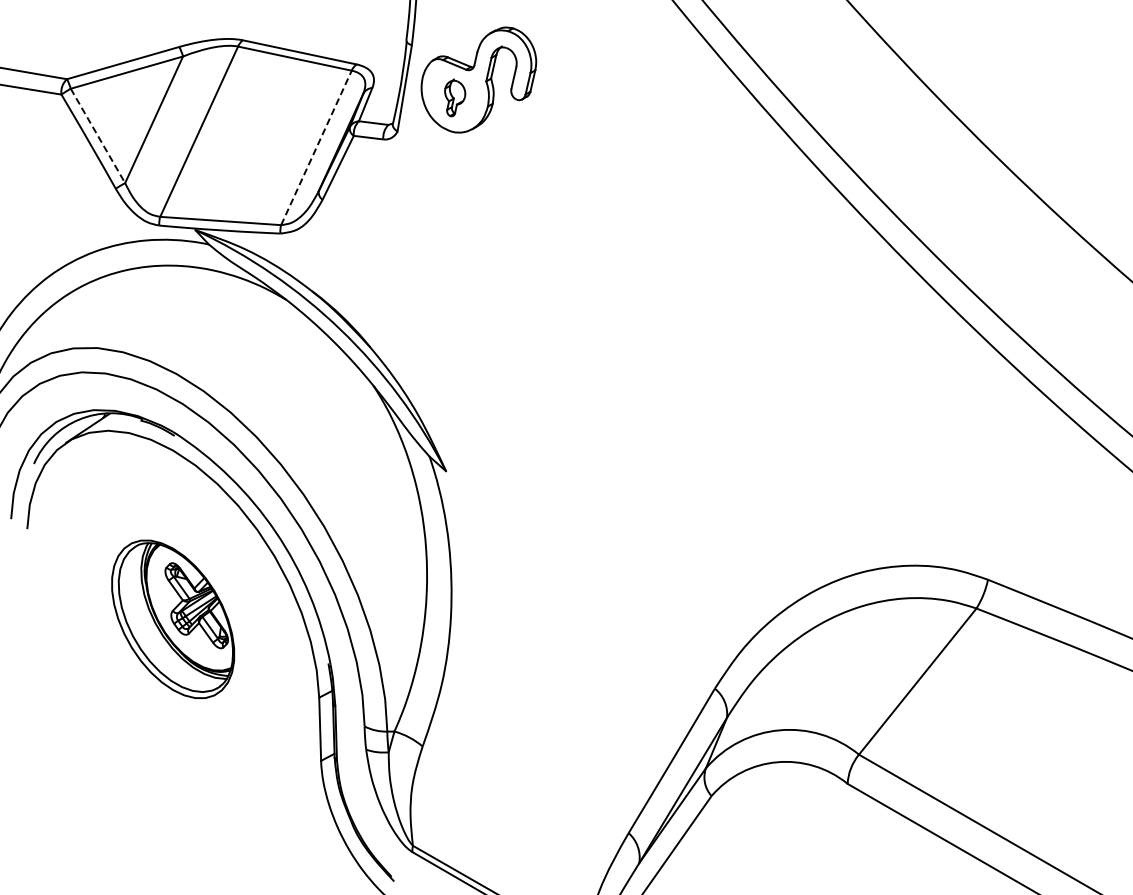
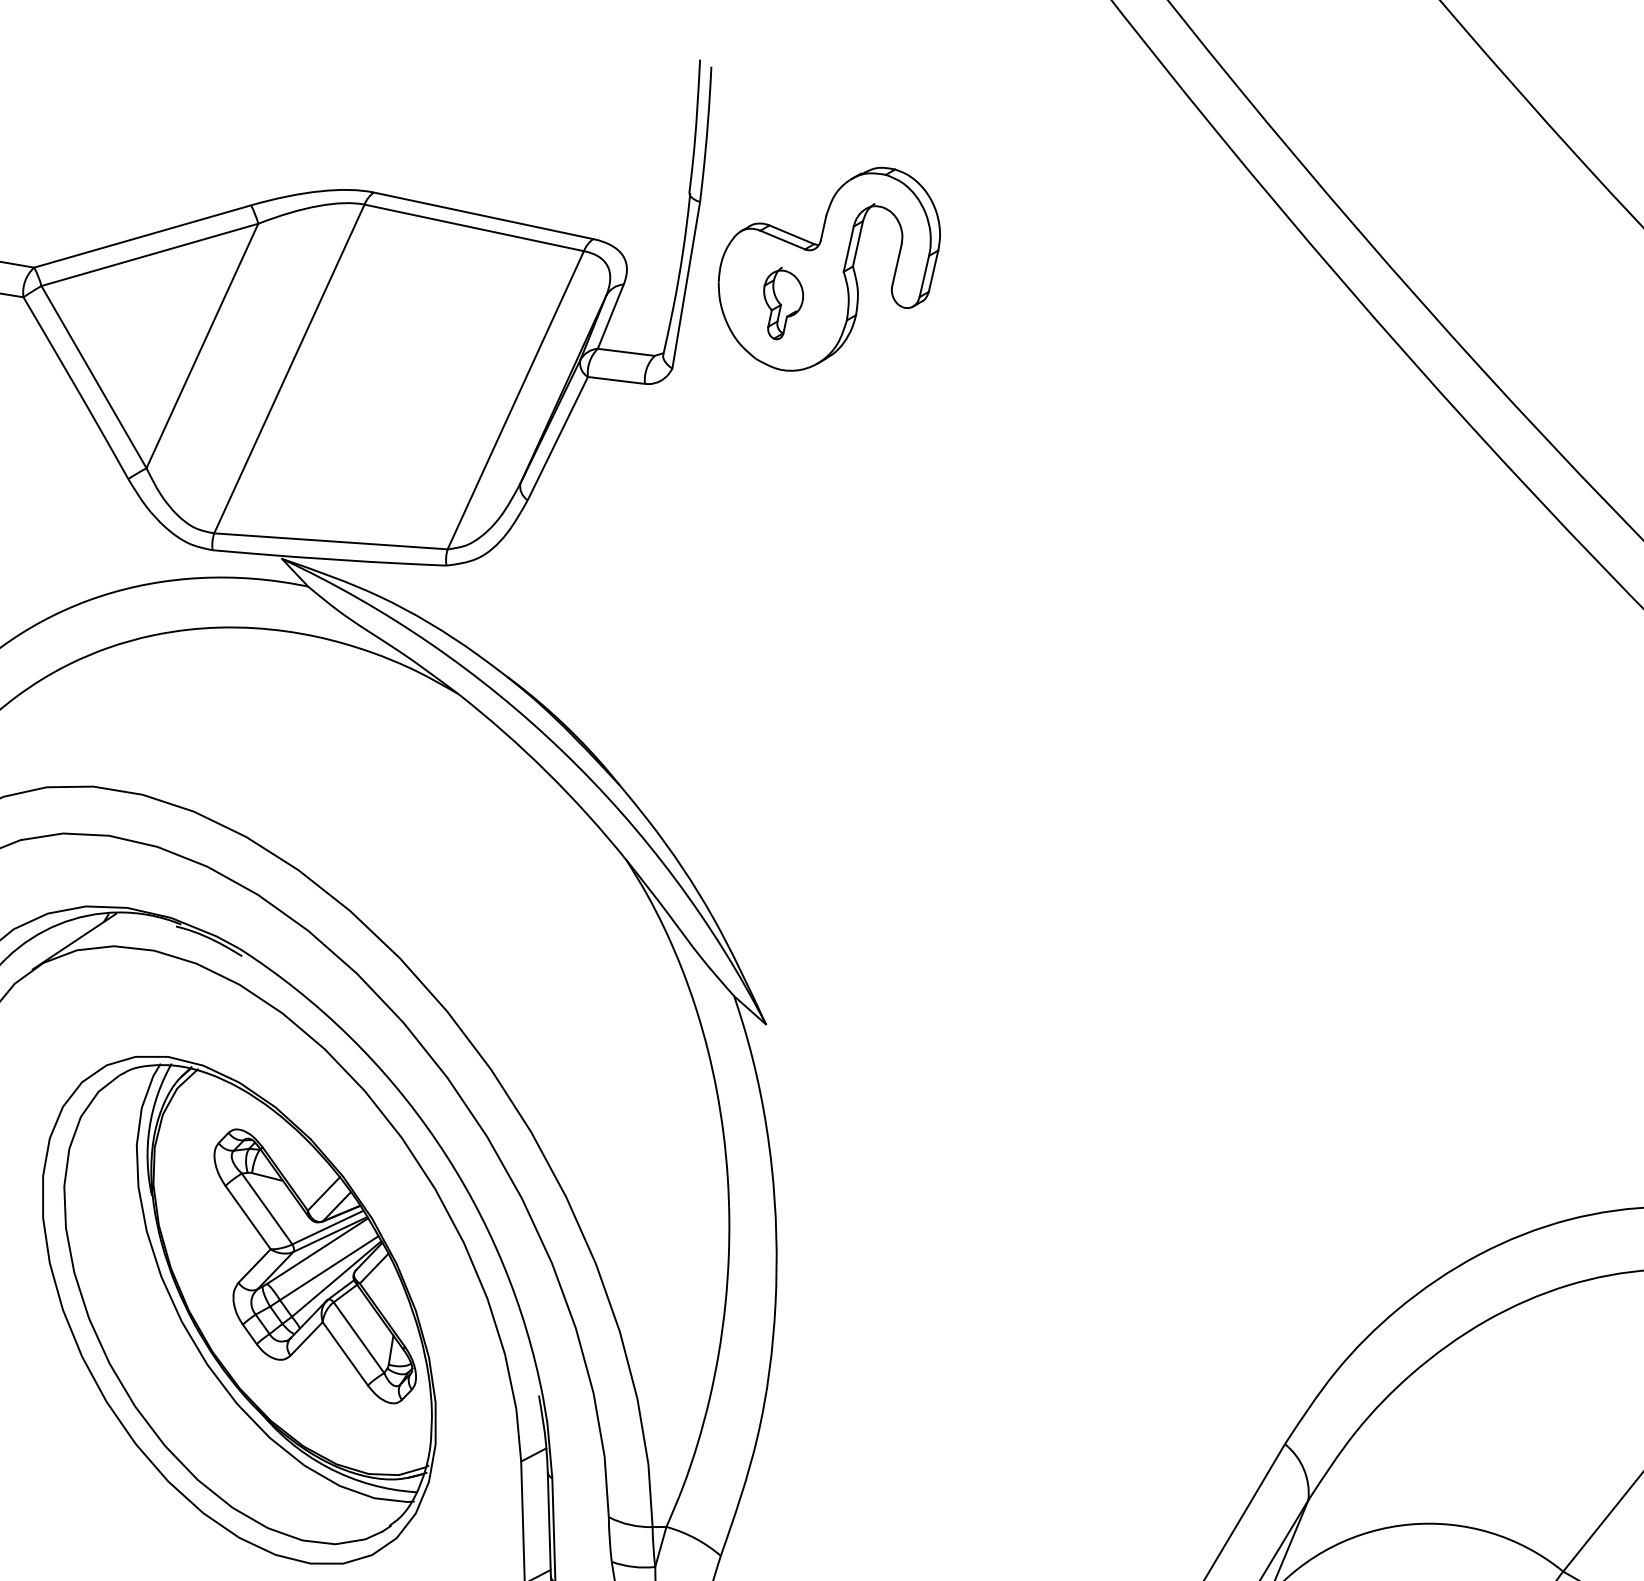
line: (98, 136) -> (95, 378), dashed -> solid
line: (316, 147) -> (515, 399), dashed -> solid
part: (172, 619) -> (237, 1310), size x1.67

